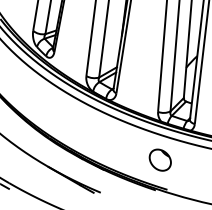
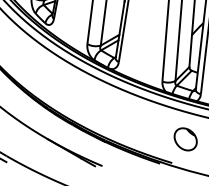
part: (159, 159) -> (184, 138), moved

